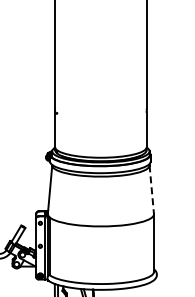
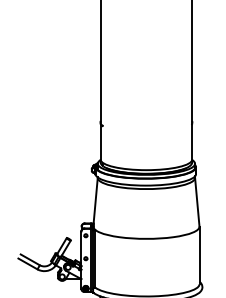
line: (152, 190) -> (197, 202), dashed -> solid

